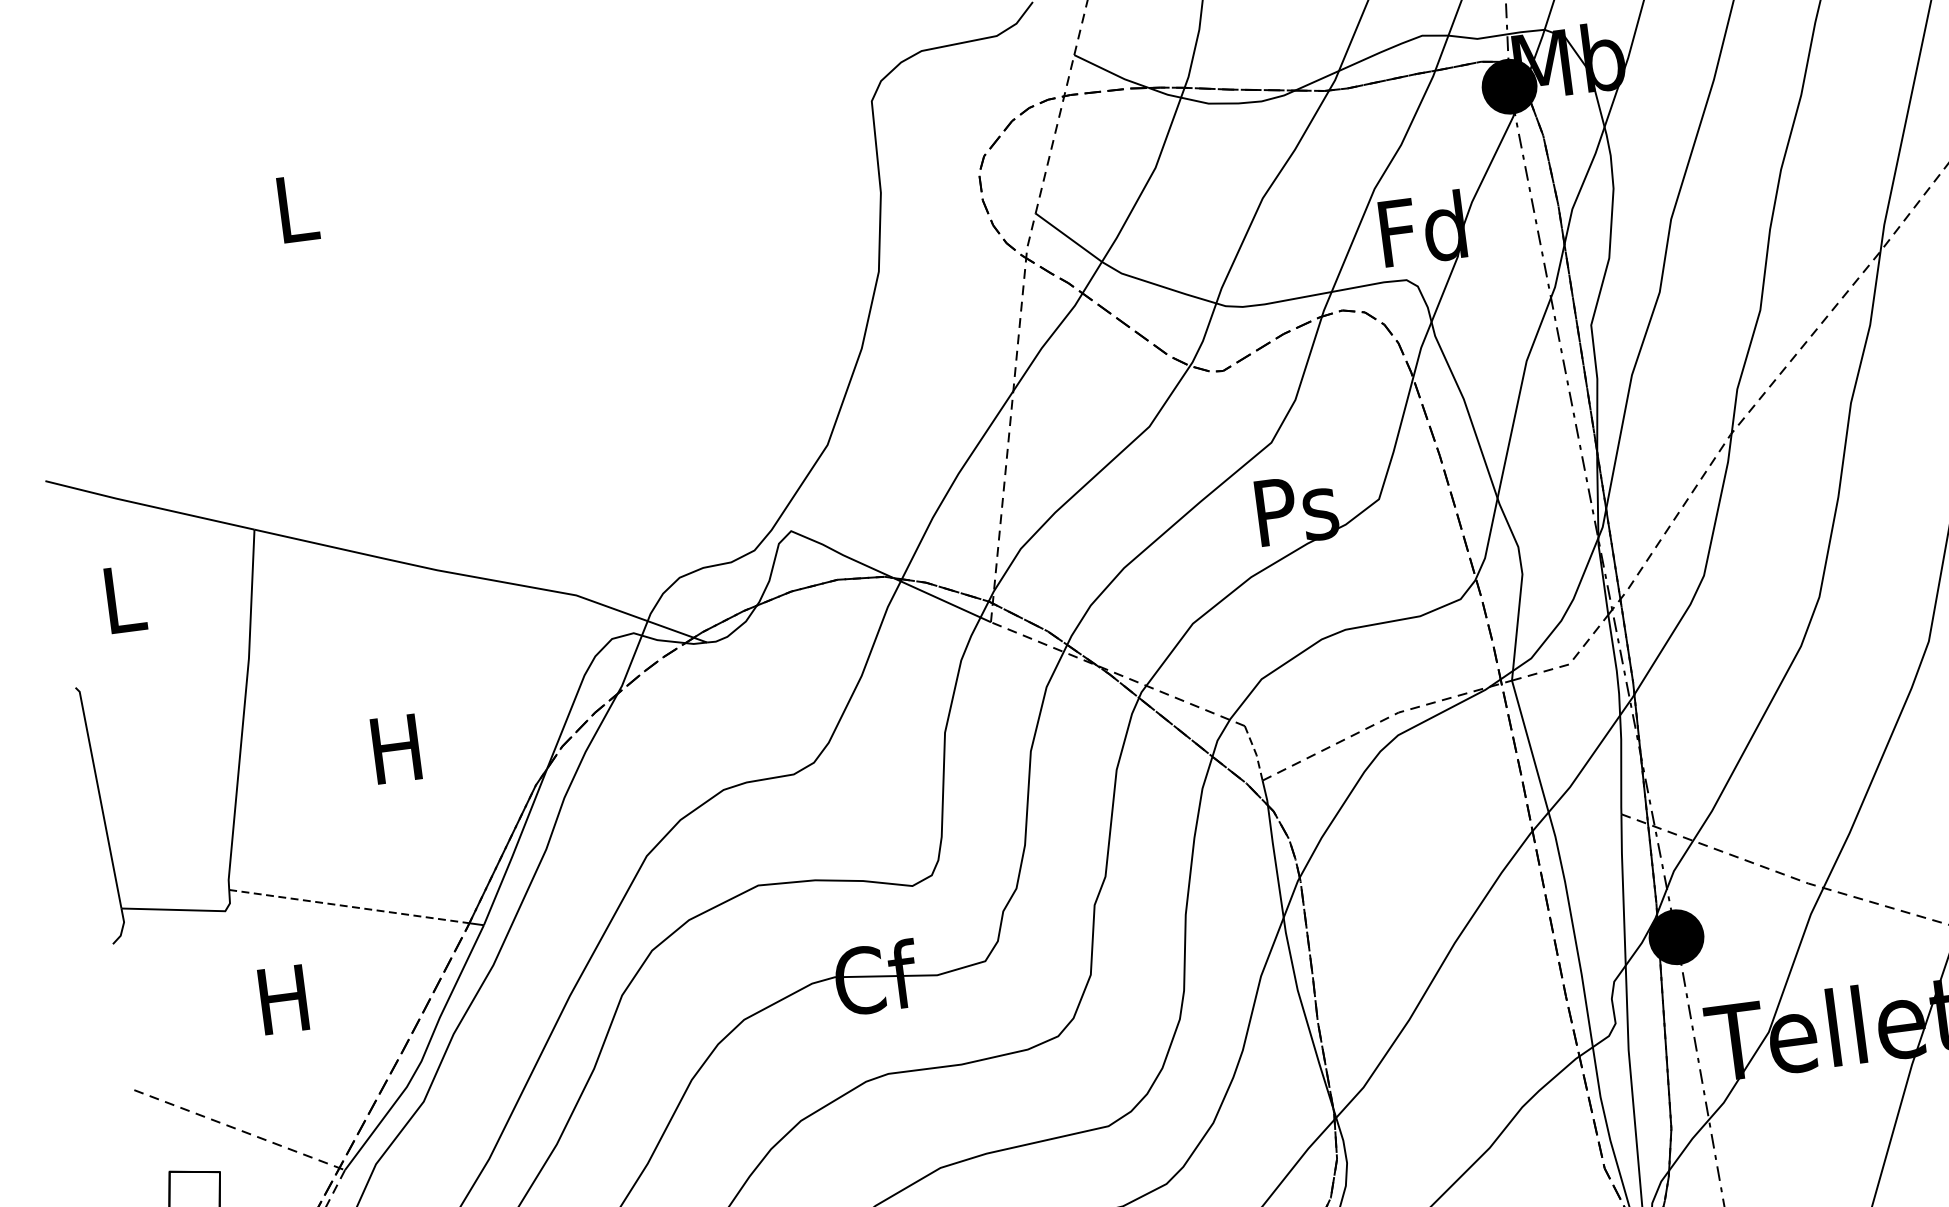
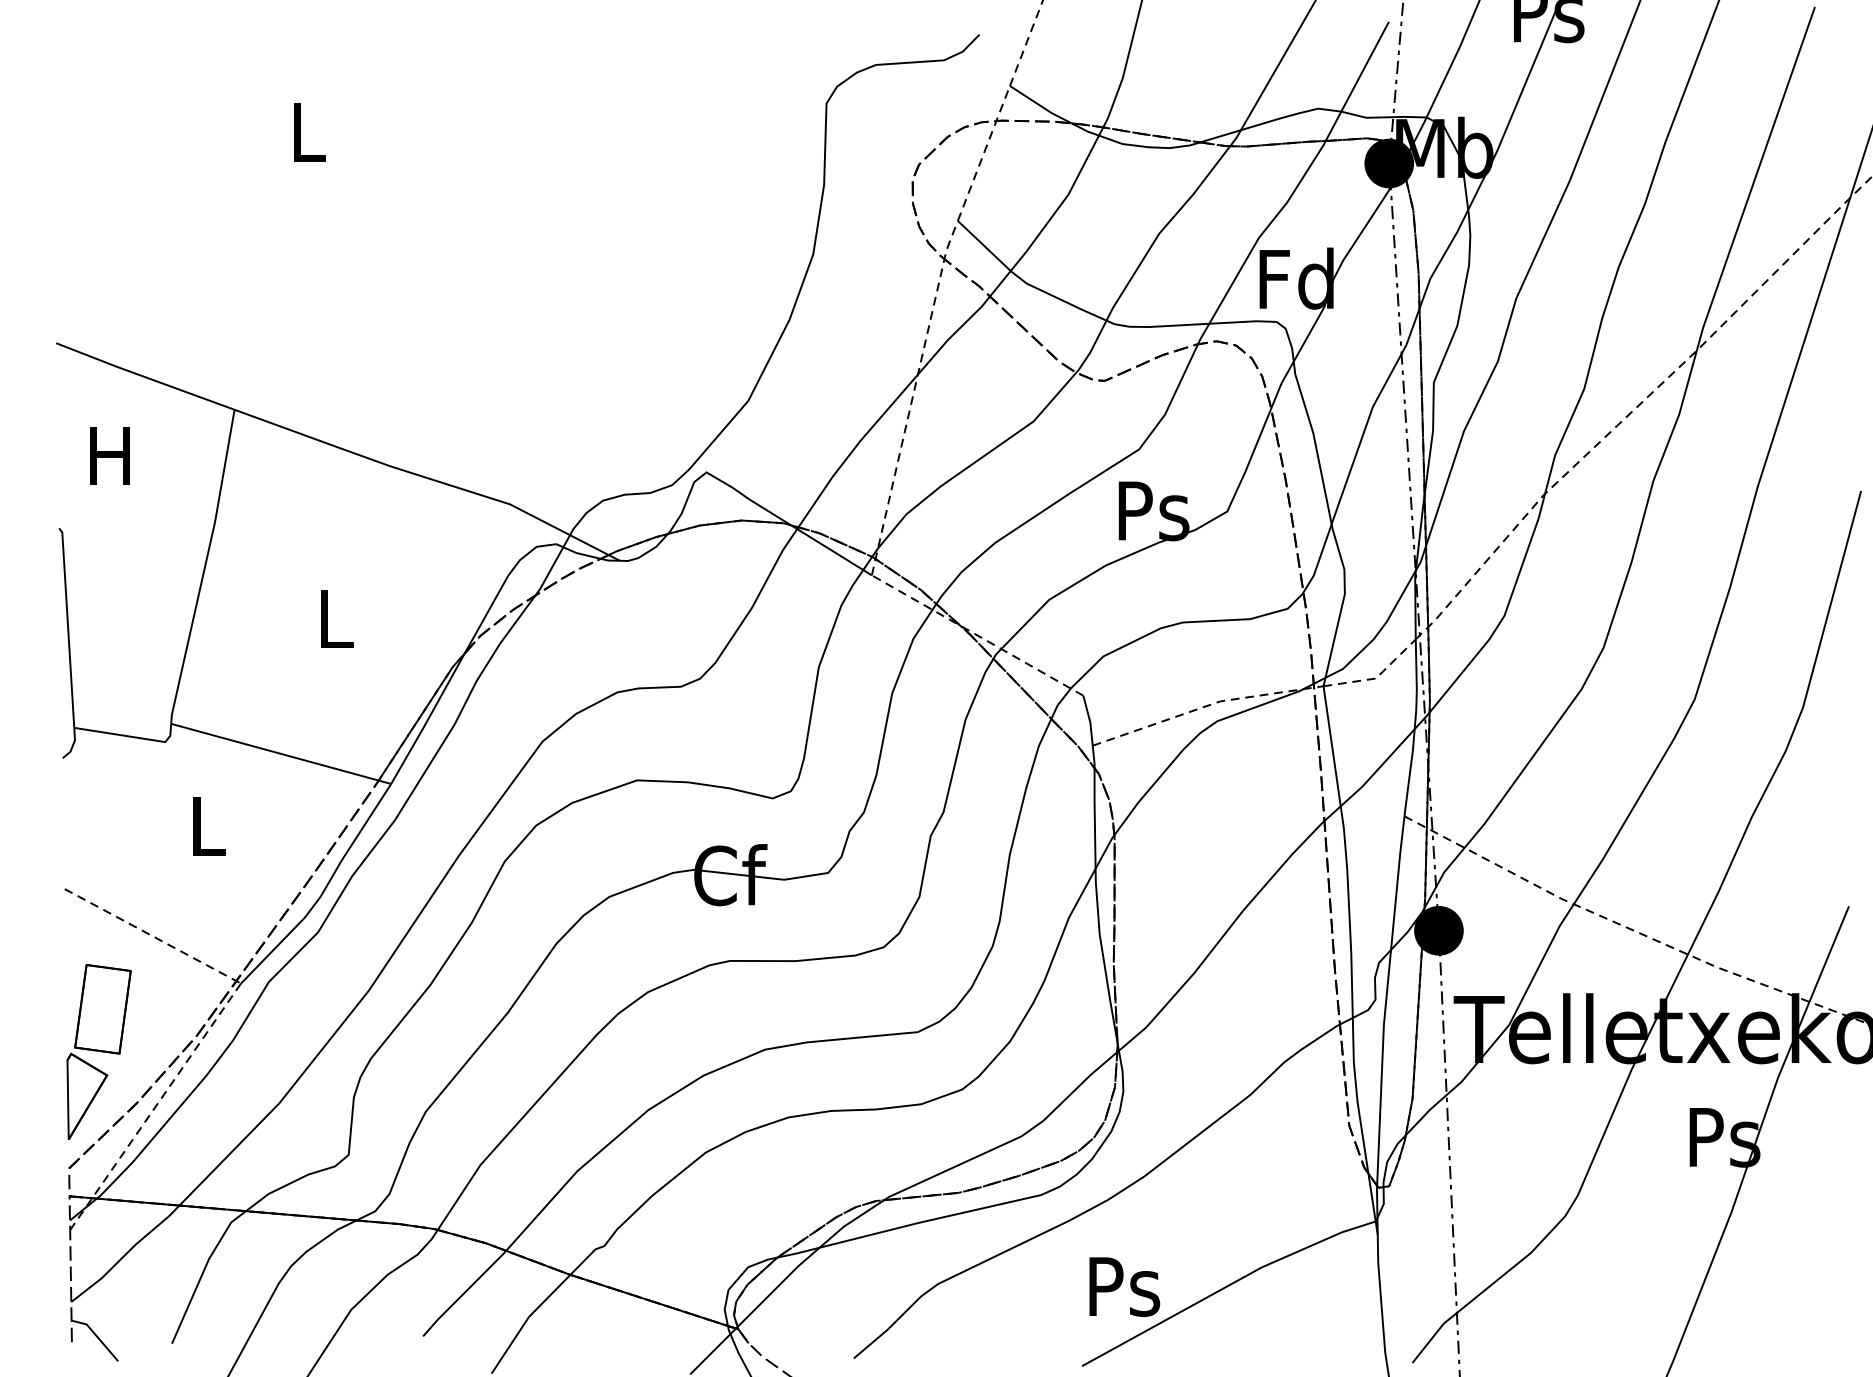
text: (121, 598) -> (109, 455), L -> H
text: (395, 748) -> (333, 618), H -> L
line: (1256, 753) -> (1090, 721), dashed -> solid
line: (348, 906) -> (274, 752), dashed -> solid
text: (283, 999) -> (206, 826), H -> L

